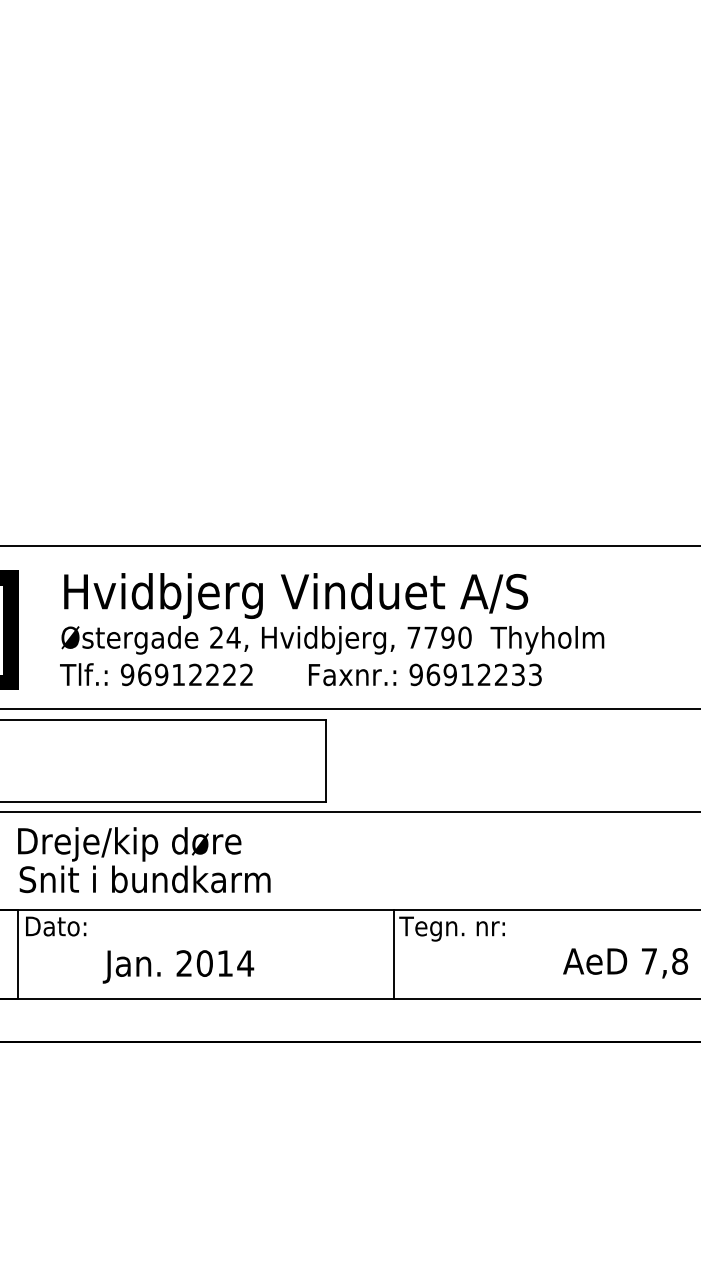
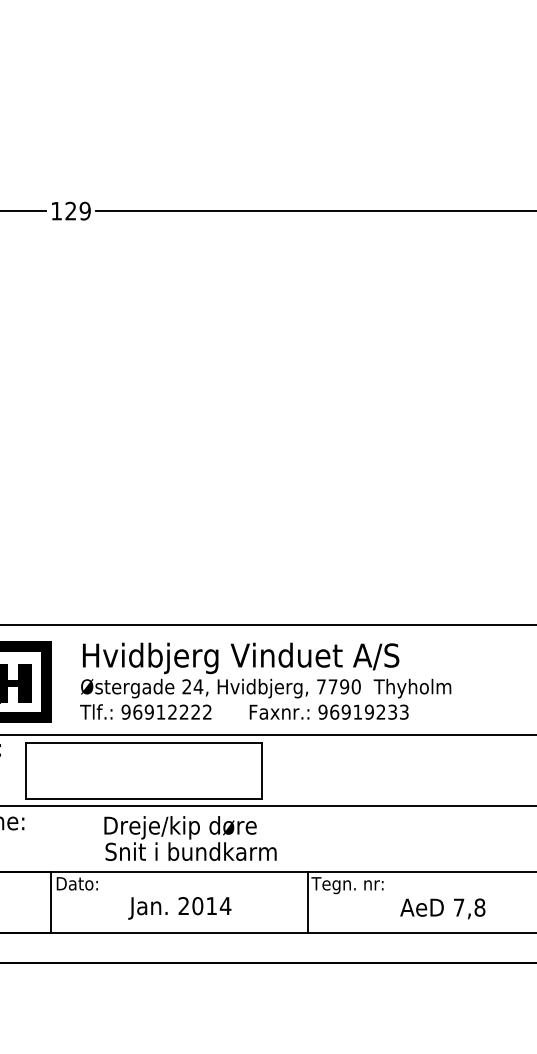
text: (482, 673) -> (368, 711), 96912233 -> 96919233
text: (144, 860) -> (190, 838), moved
text: (625, 962) -> (442, 908), moved
text: (177, 967) -> (179, 908), moved

